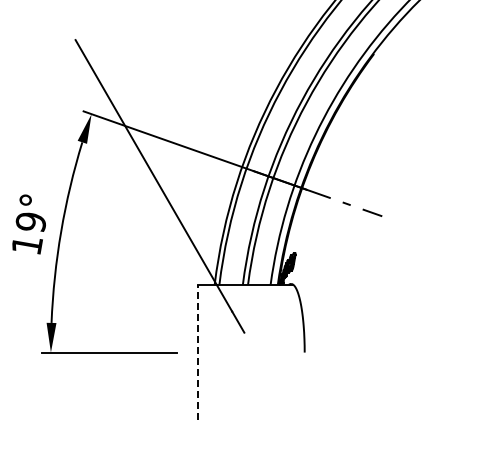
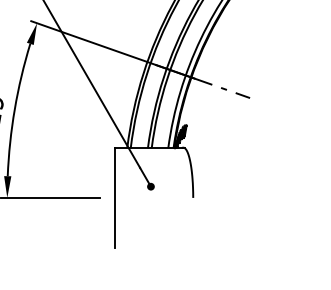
fill: (246, 336) -> (150, 186), added
line: (198, 352) -> (115, 197), dashed -> solid

